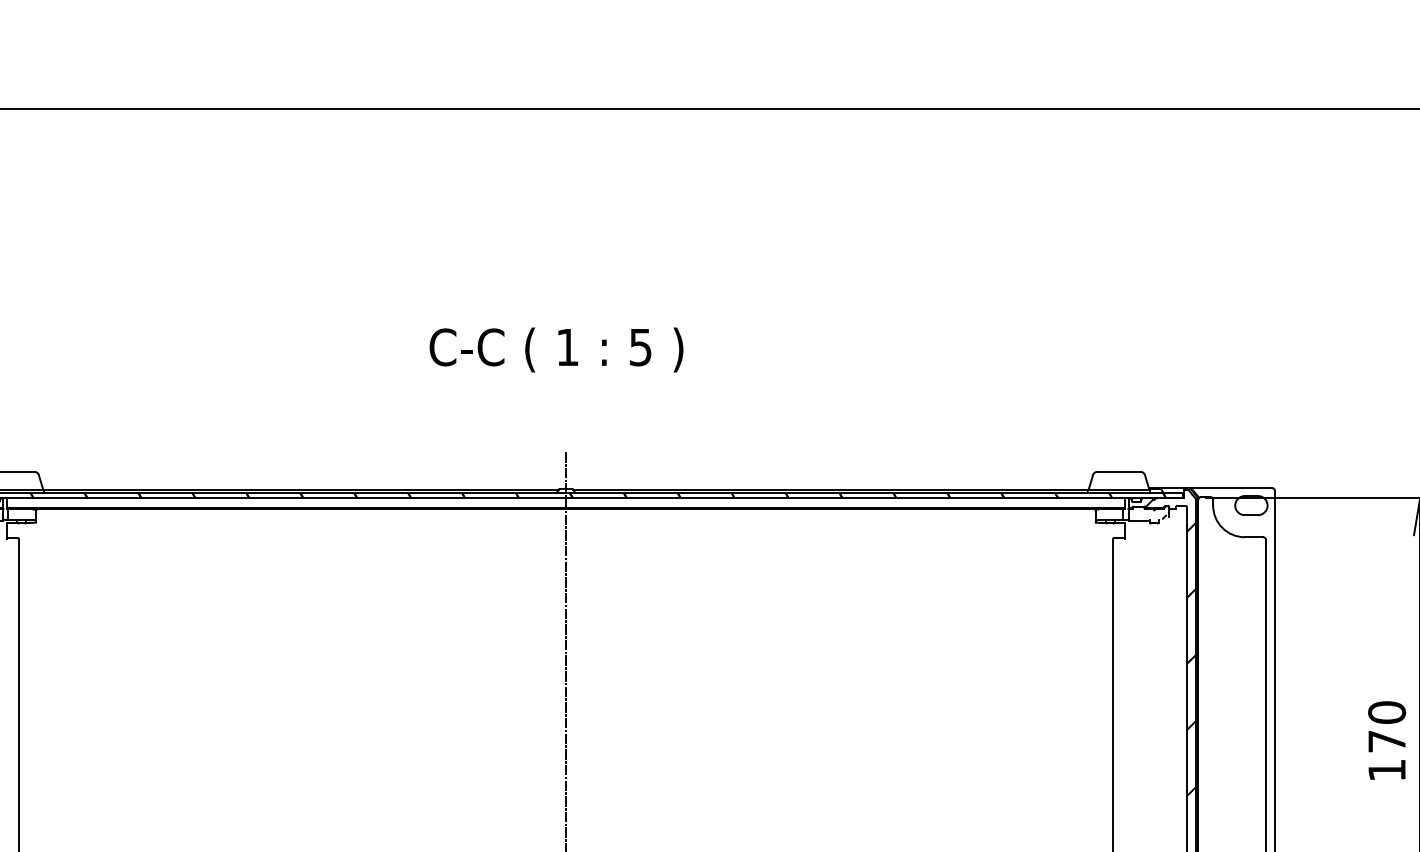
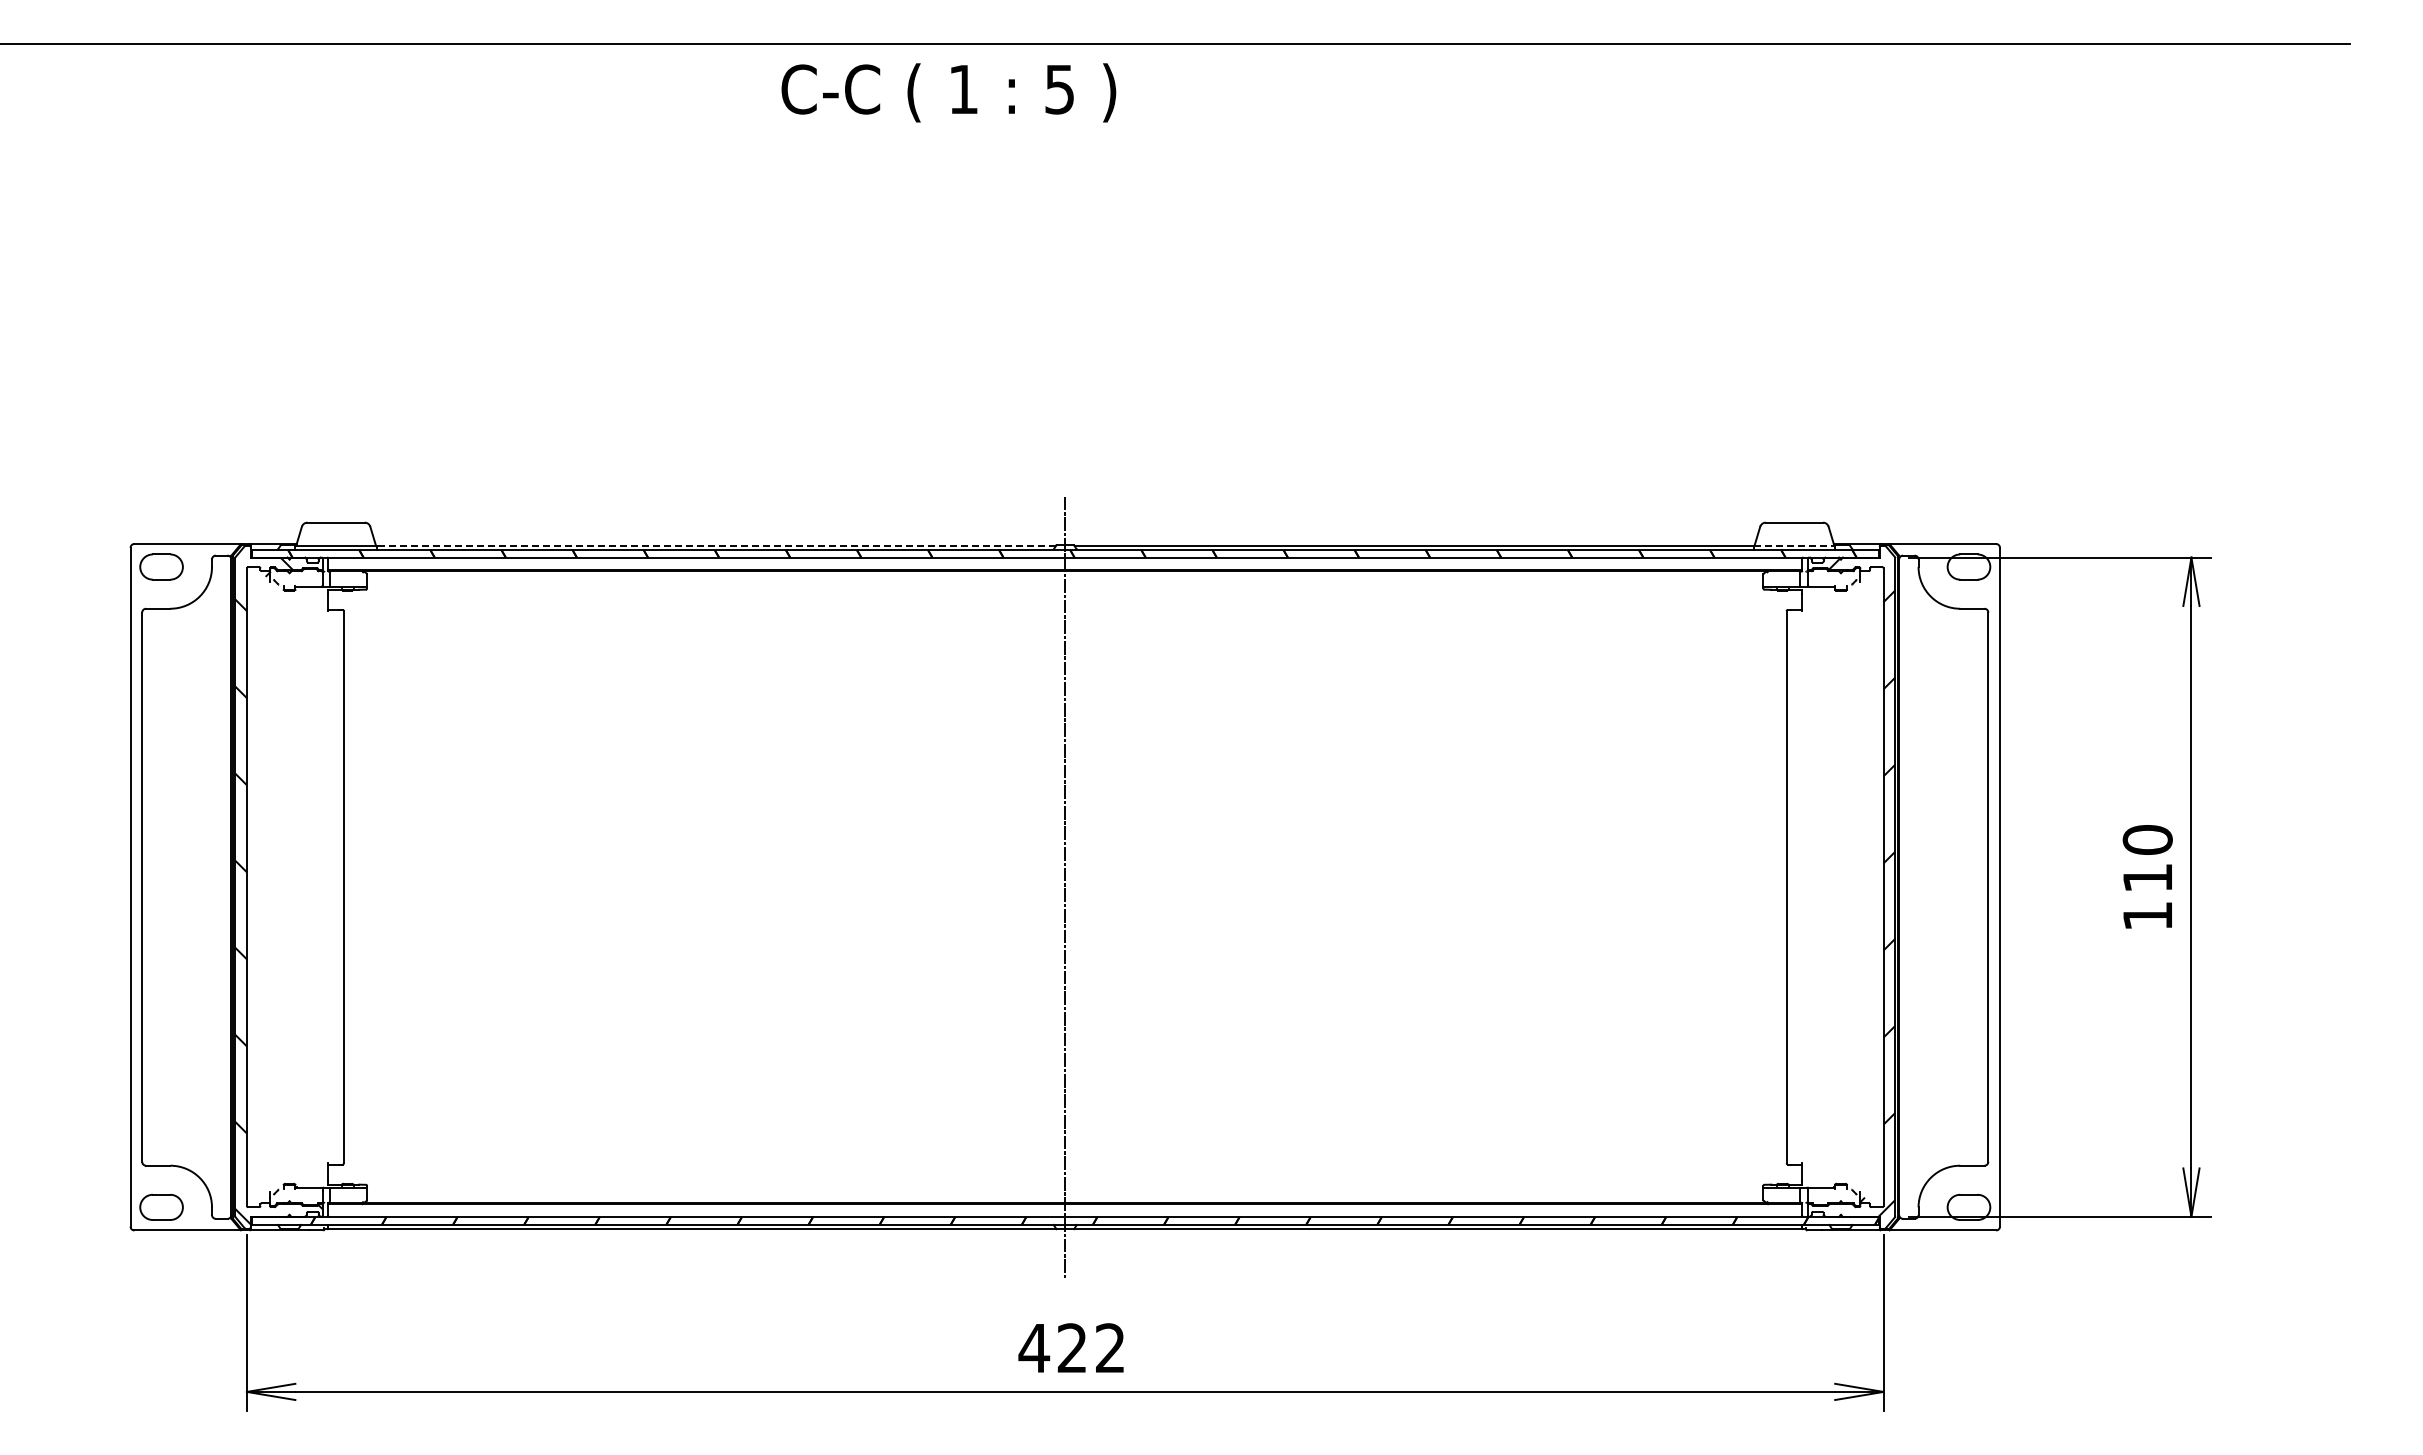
text: (556, 349) -> (948, 92), moved
line: (301, 489) -> (716, 545), solid -> dashed
line: (1119, 489) -> (1794, 545), solid -> dashed
text: (1386, 741) -> (2147, 878), 170 -> 110

